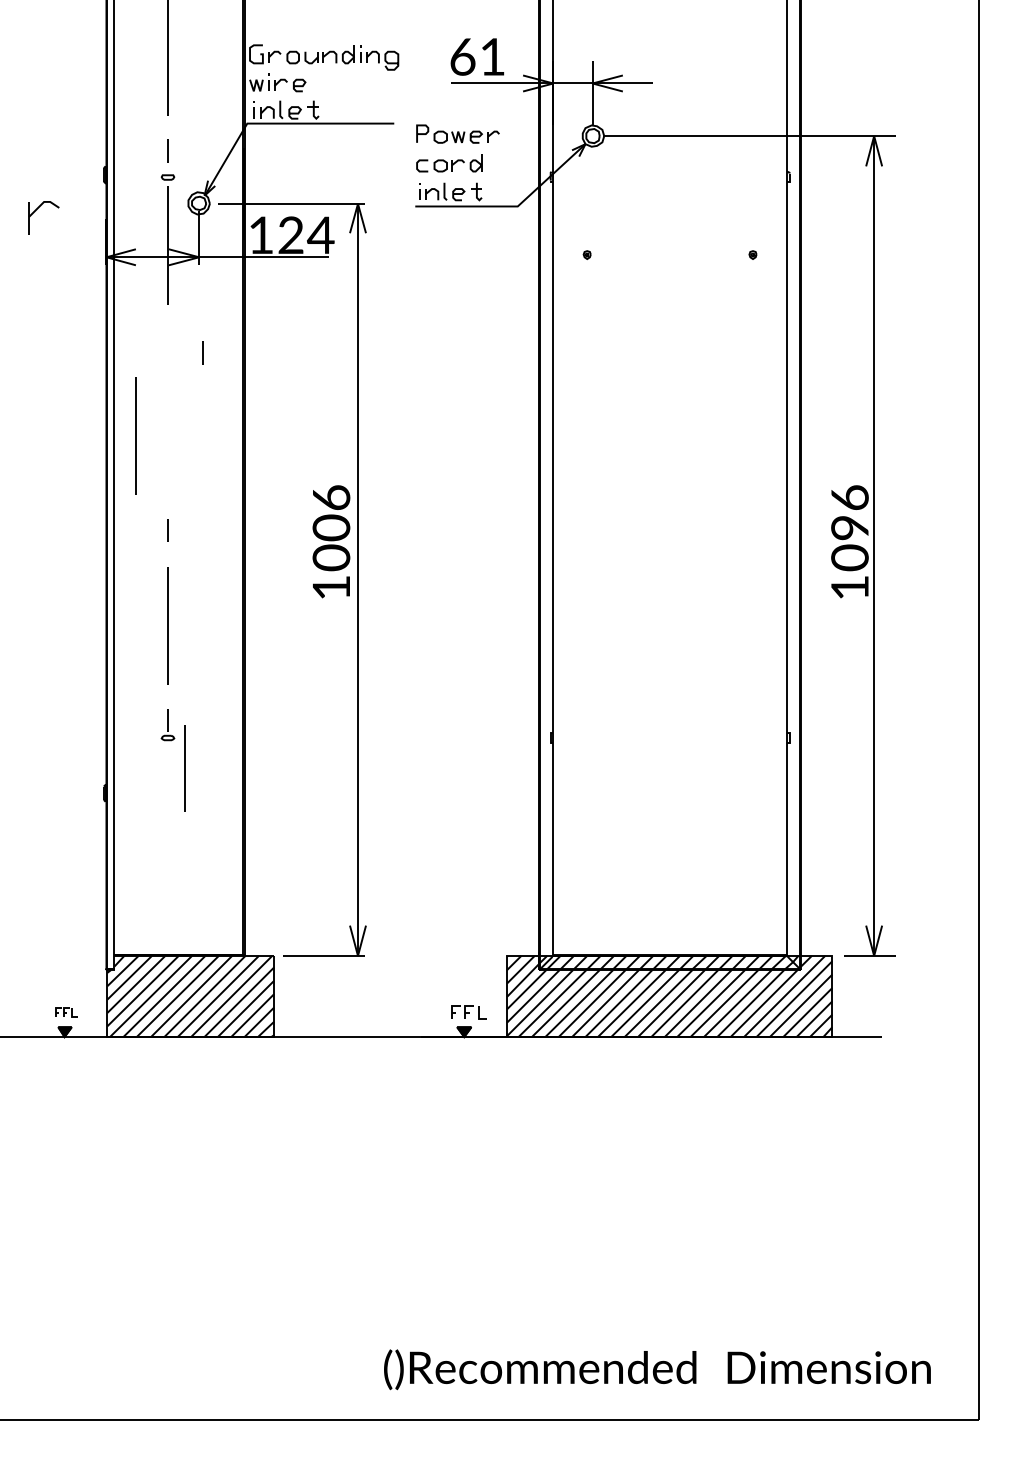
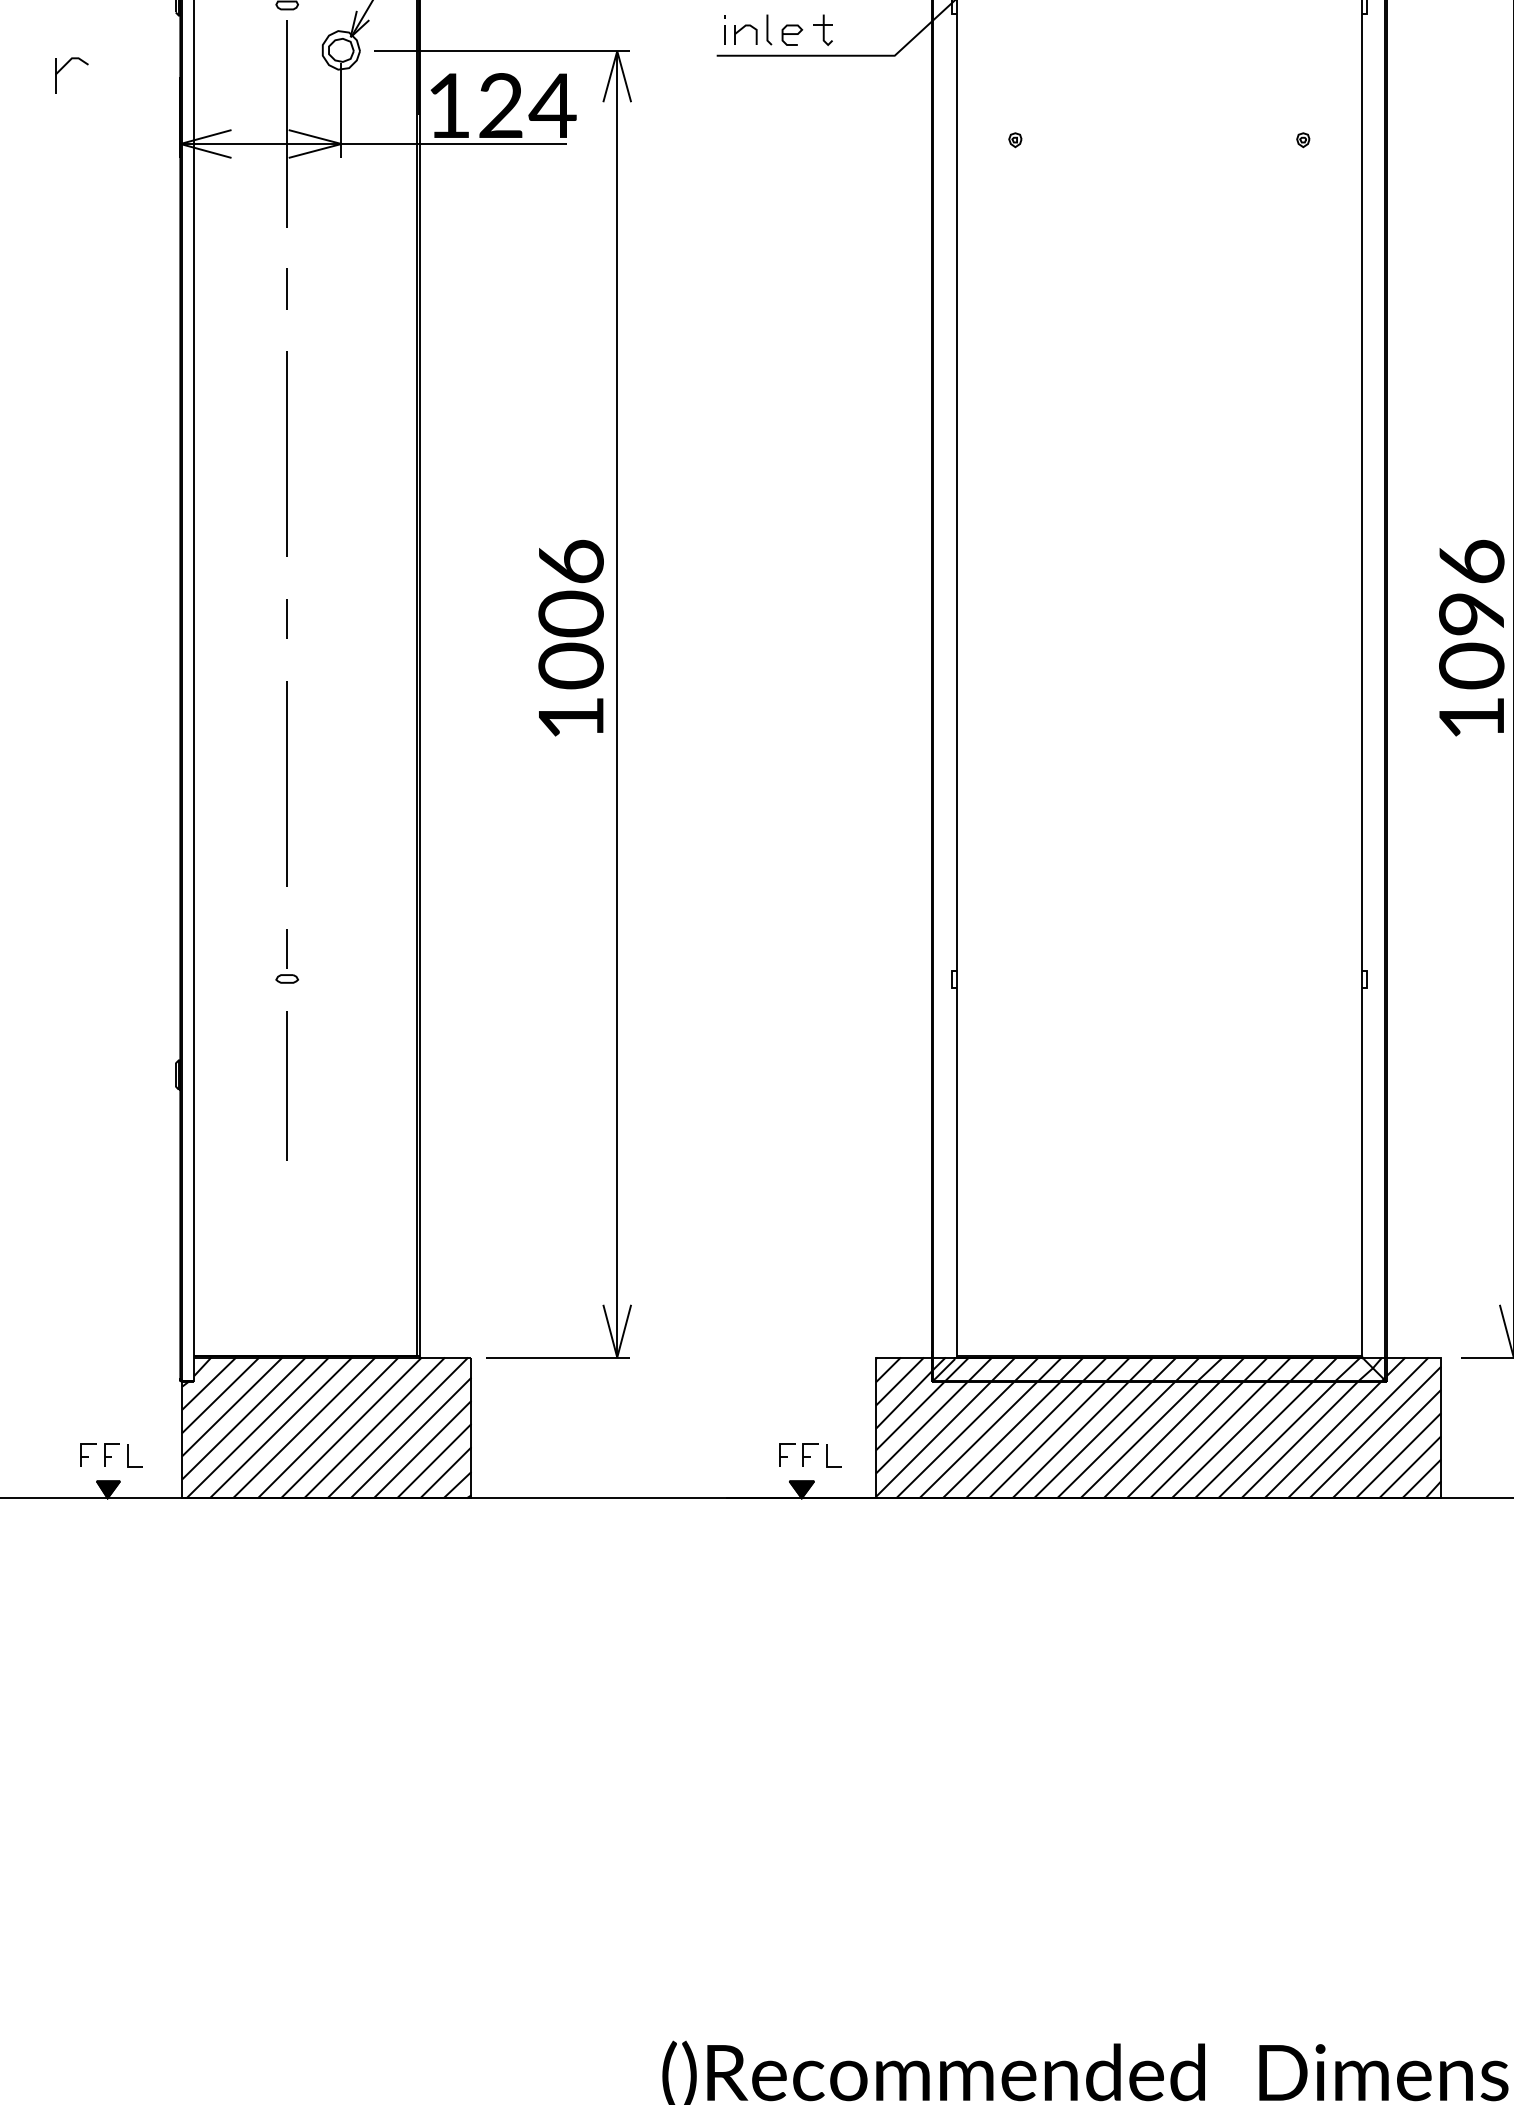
part: (43, 217) -> (70, 74), size x0.62
line: (202, 352) -> (286, 288), moved
line: (135, 435) -> (286, 453), moved
line: (184, 768) -> (286, 1085), moved
part: (66, 1012) -> (110, 1455), size x1.67

